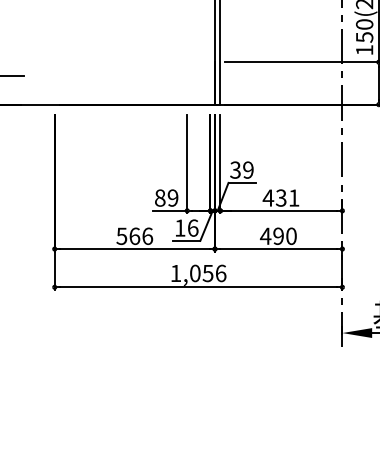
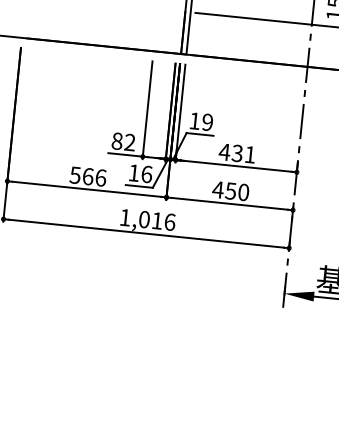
text: (235, 169) -> (194, 120), 39 -> 19
text: (172, 197) -> (129, 141), 89 -> 82
text: (278, 235) -> (230, 190), 490 -> 450
text: (207, 273) -> (156, 220), 1,056 -> 1,016

